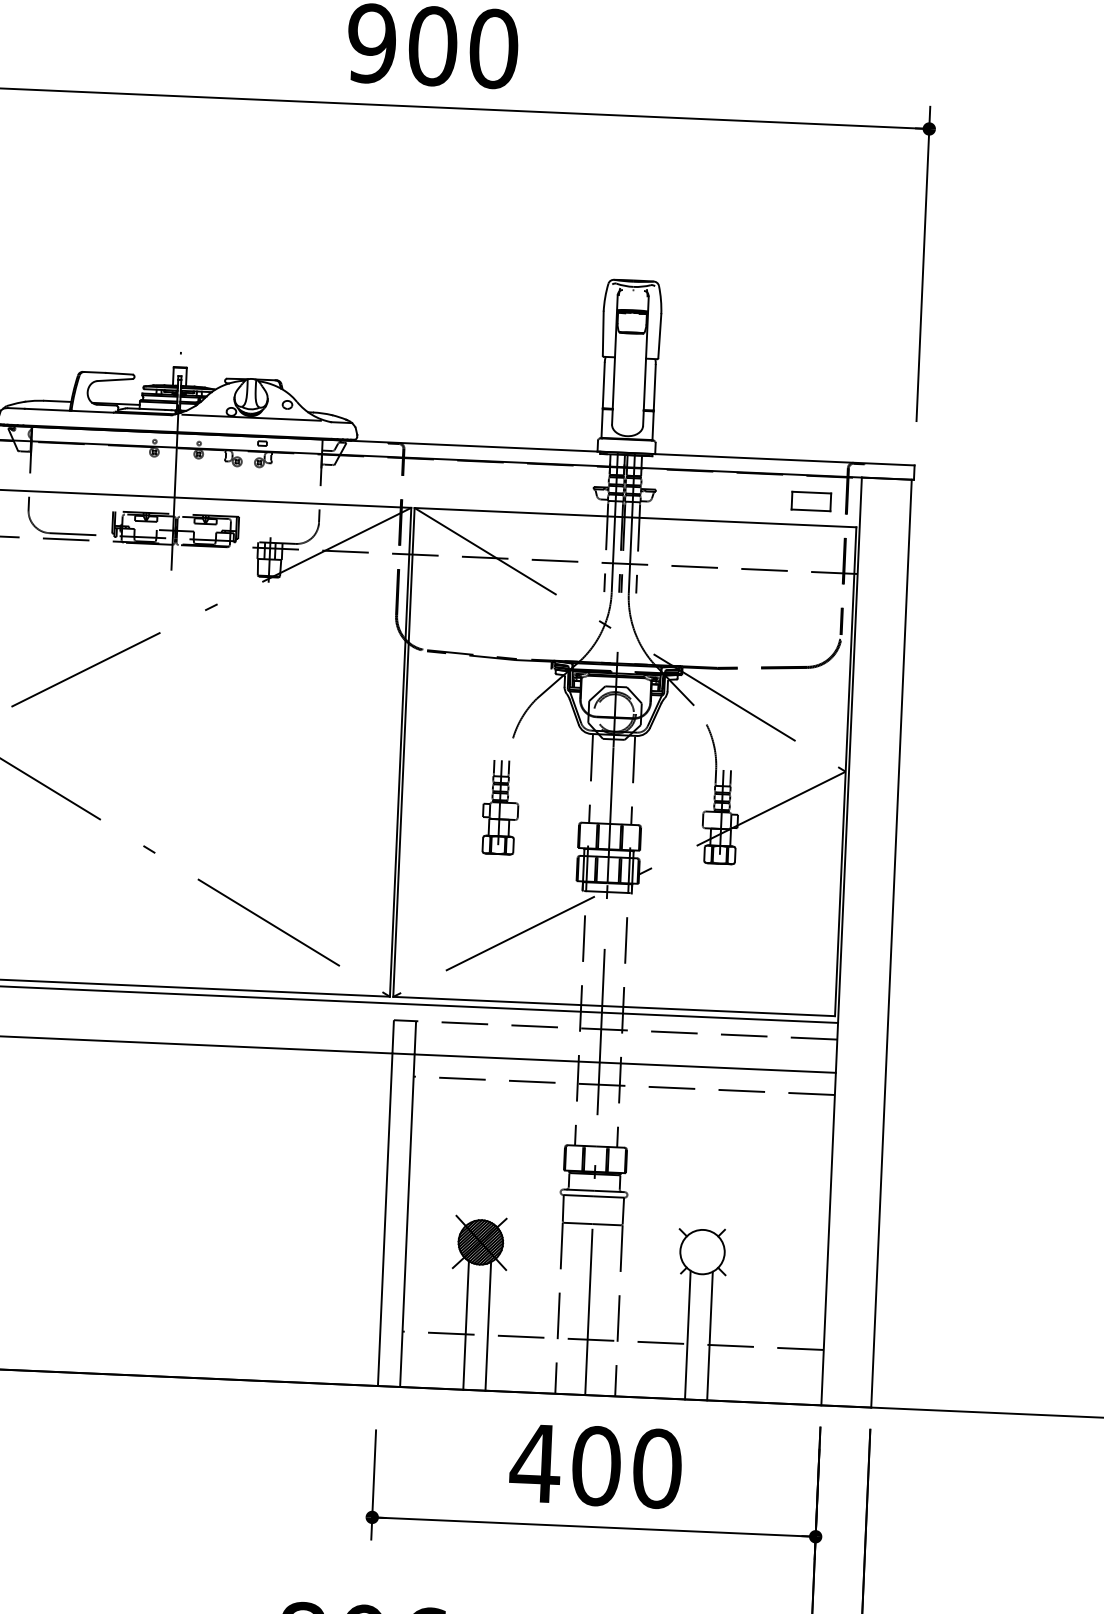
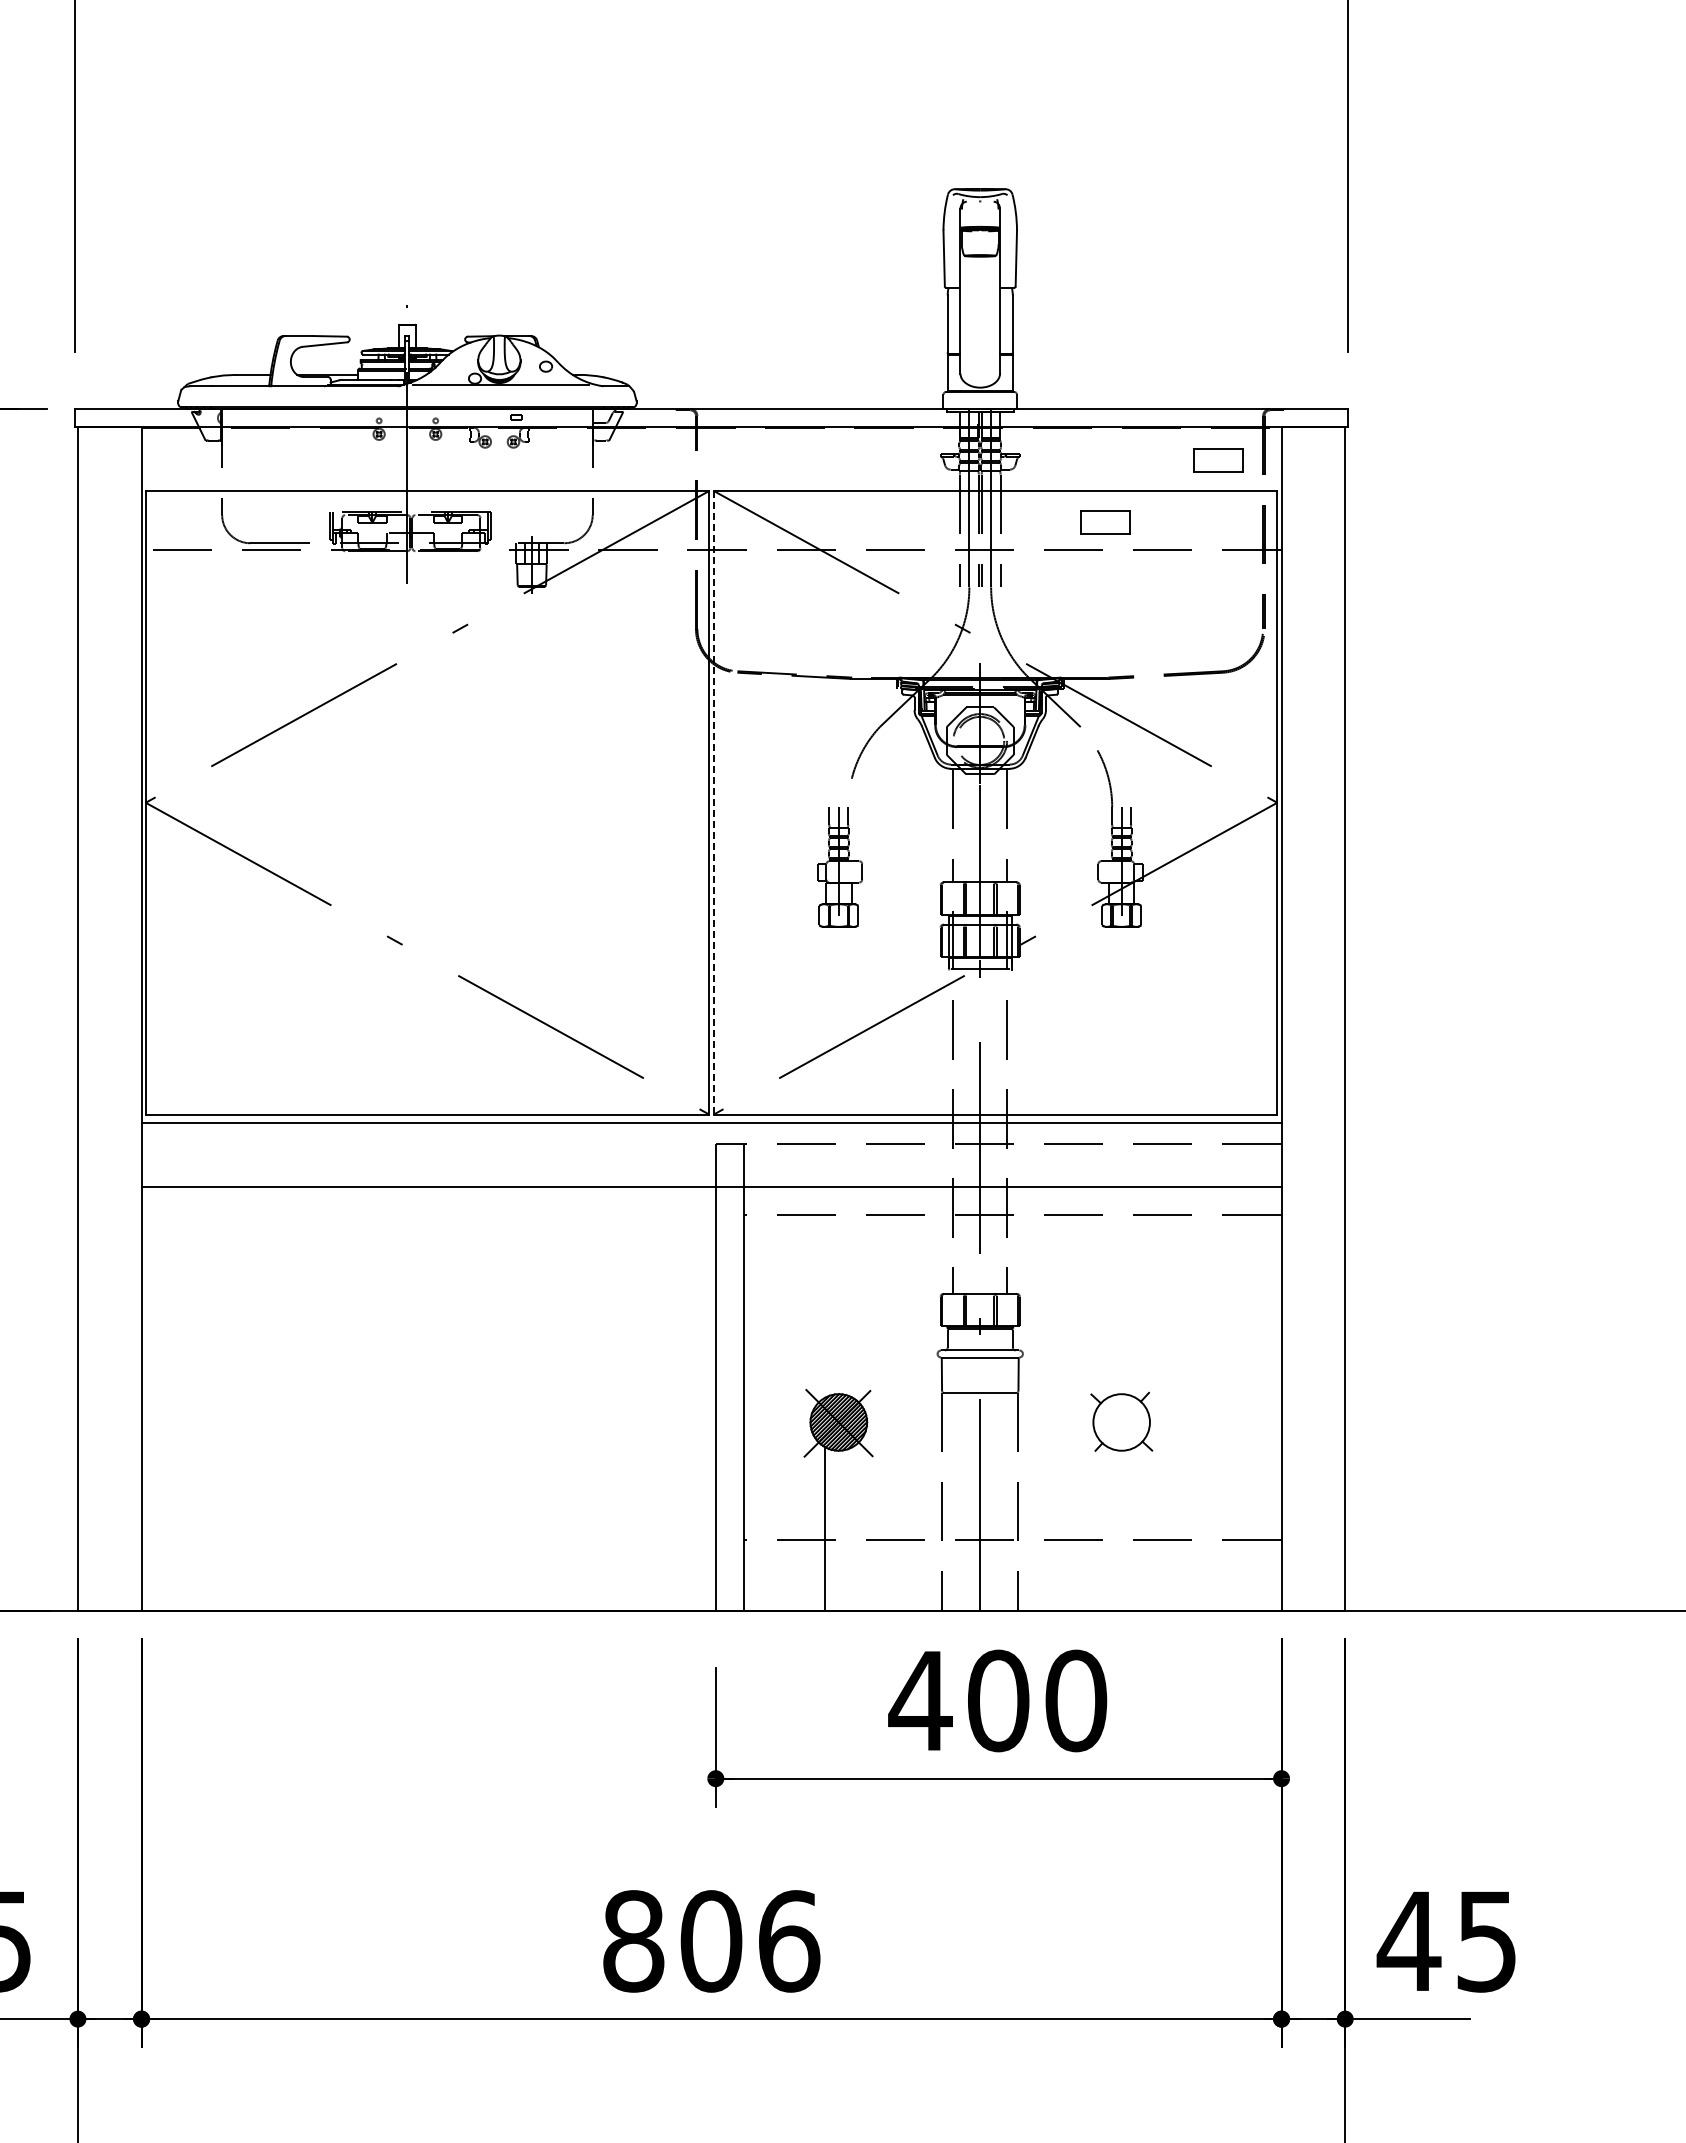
part: (720, 546) -> (1105, 522), added
line: (403, 752) -> (713, 802), solid -> dashed
line: (487, 1325) -> (852, 1528), removed
line: (687, 1334) -> (1107, 1528), removed
line: (709, 1335) -> (1135, 1528), removed

